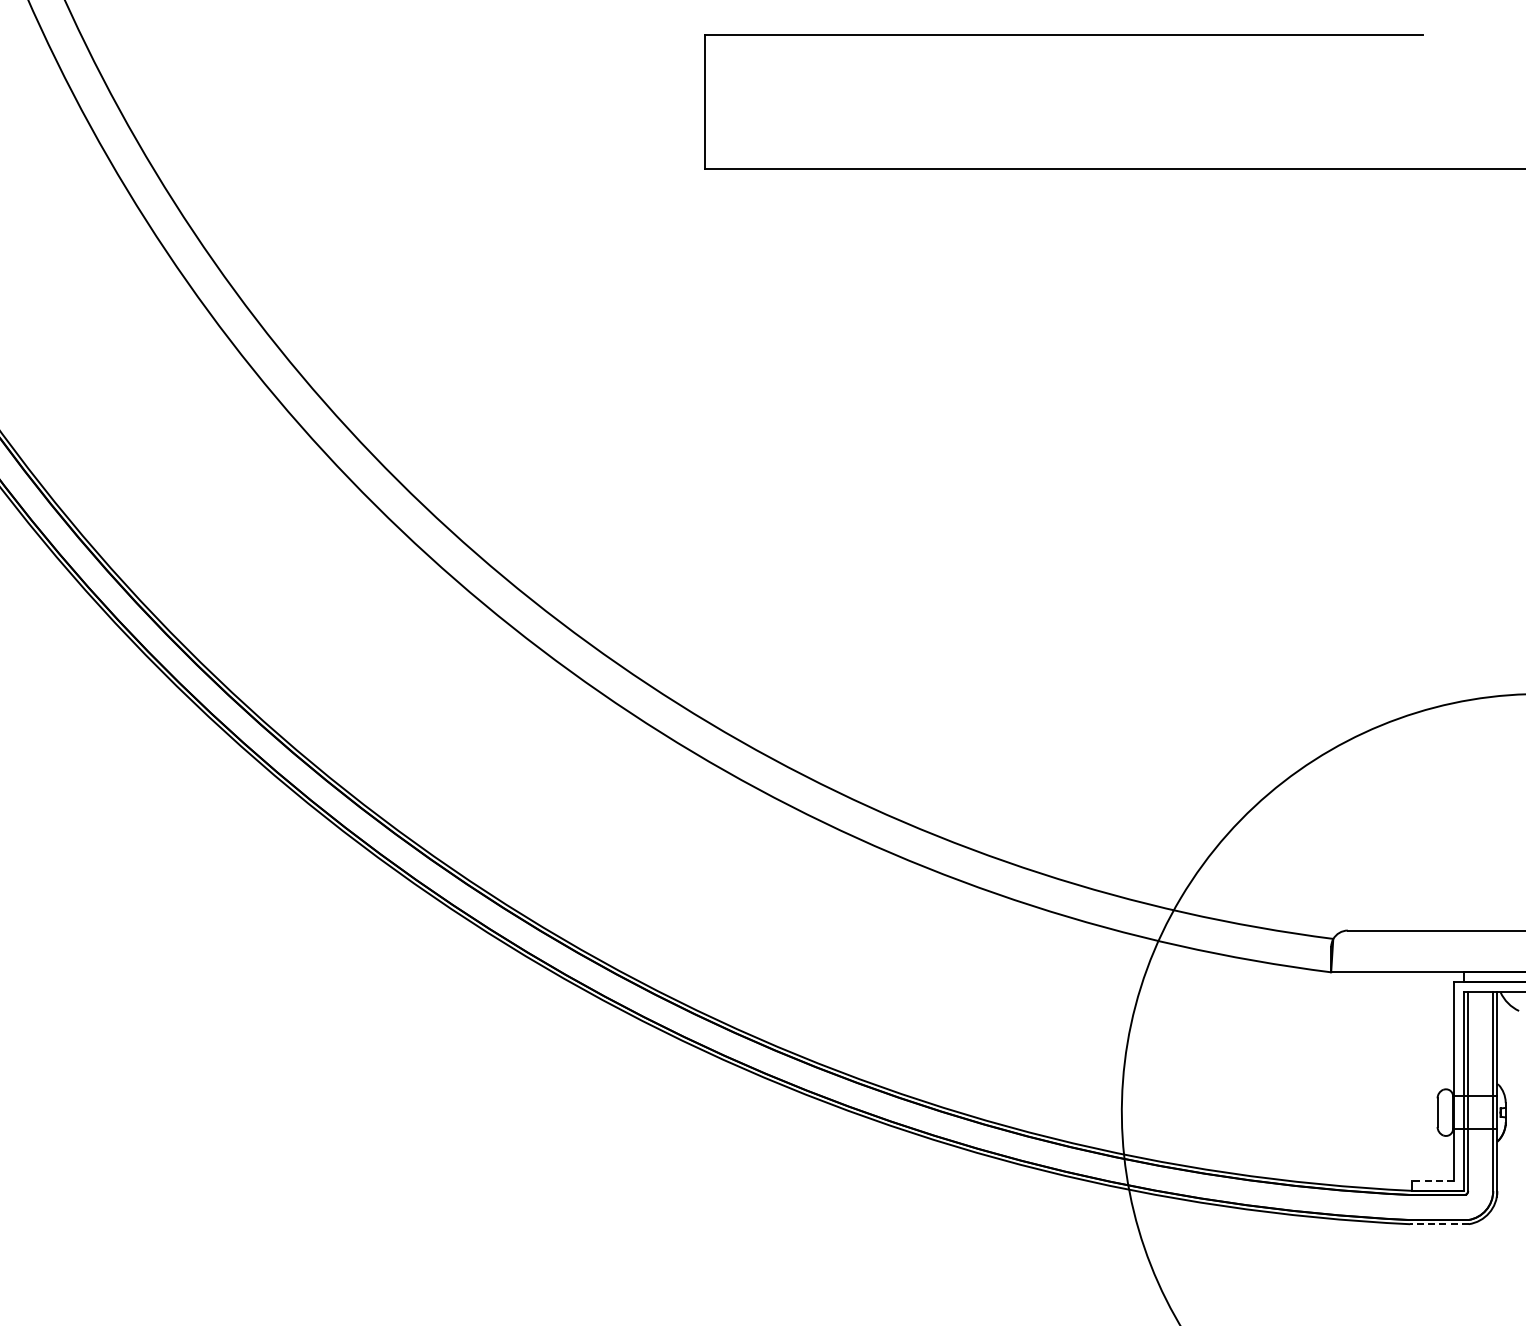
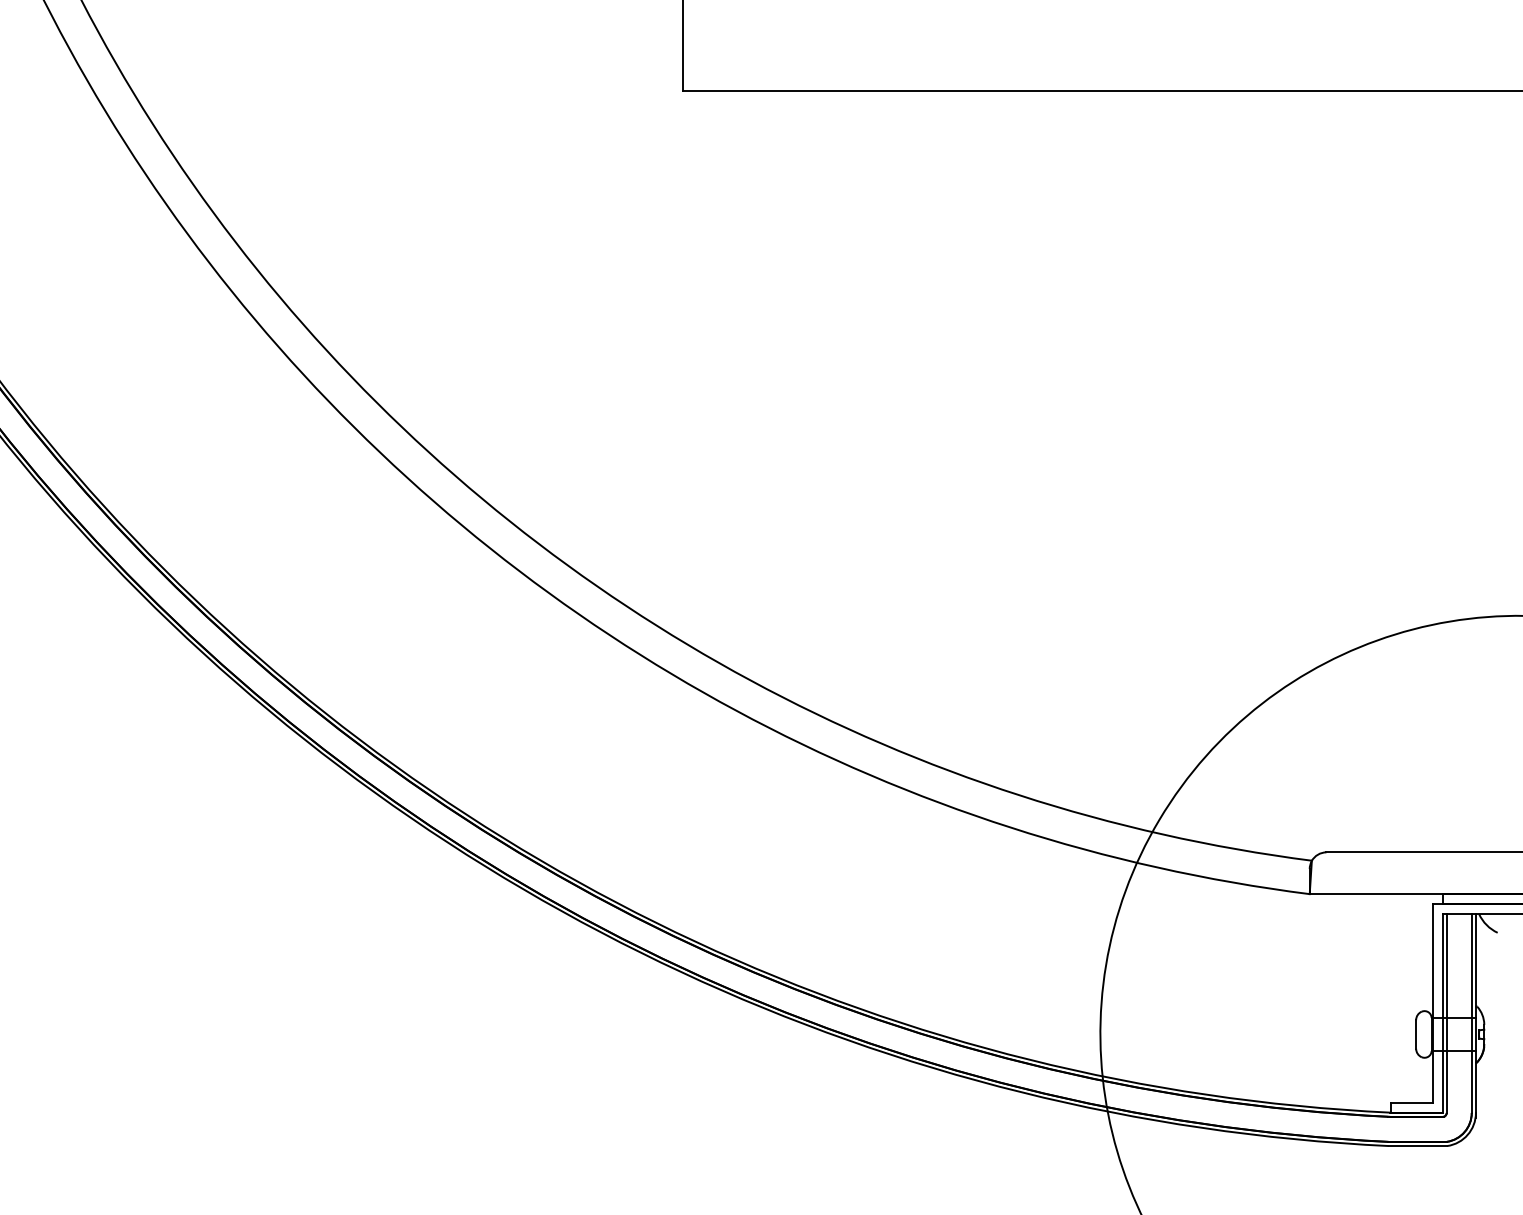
line: (1433, 1181) -> (1412, 1103), dashed -> solid
line: (1438, 1224) -> (1417, 1146), dashed -> solid

